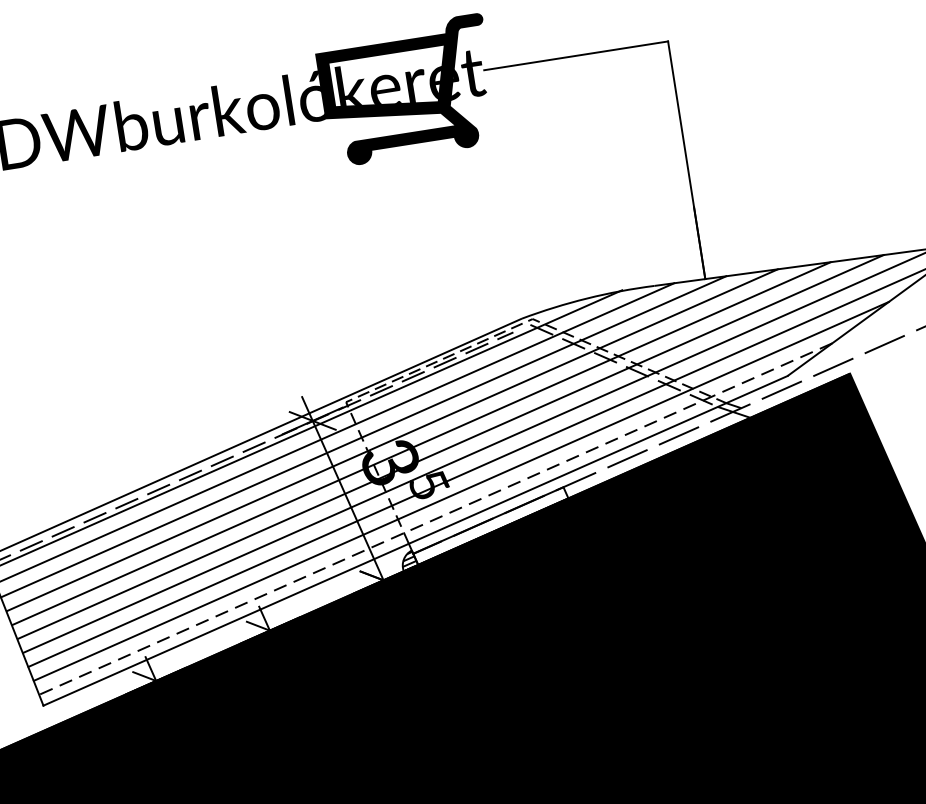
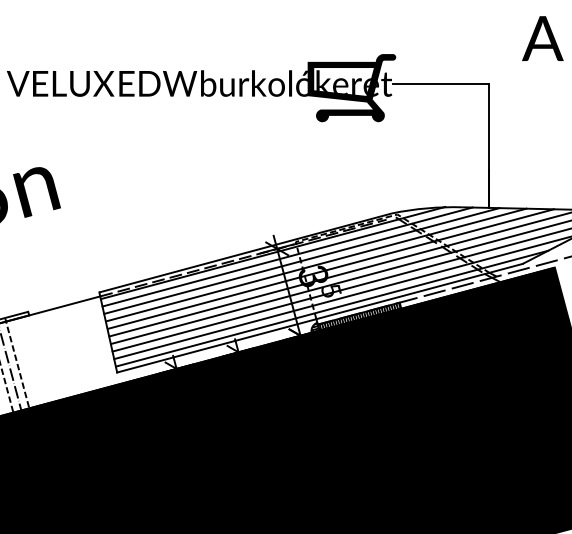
line: (436, 518) -> (332, 308), dashed -> solid
hatch: (490, 525) -> (359, 316), added

